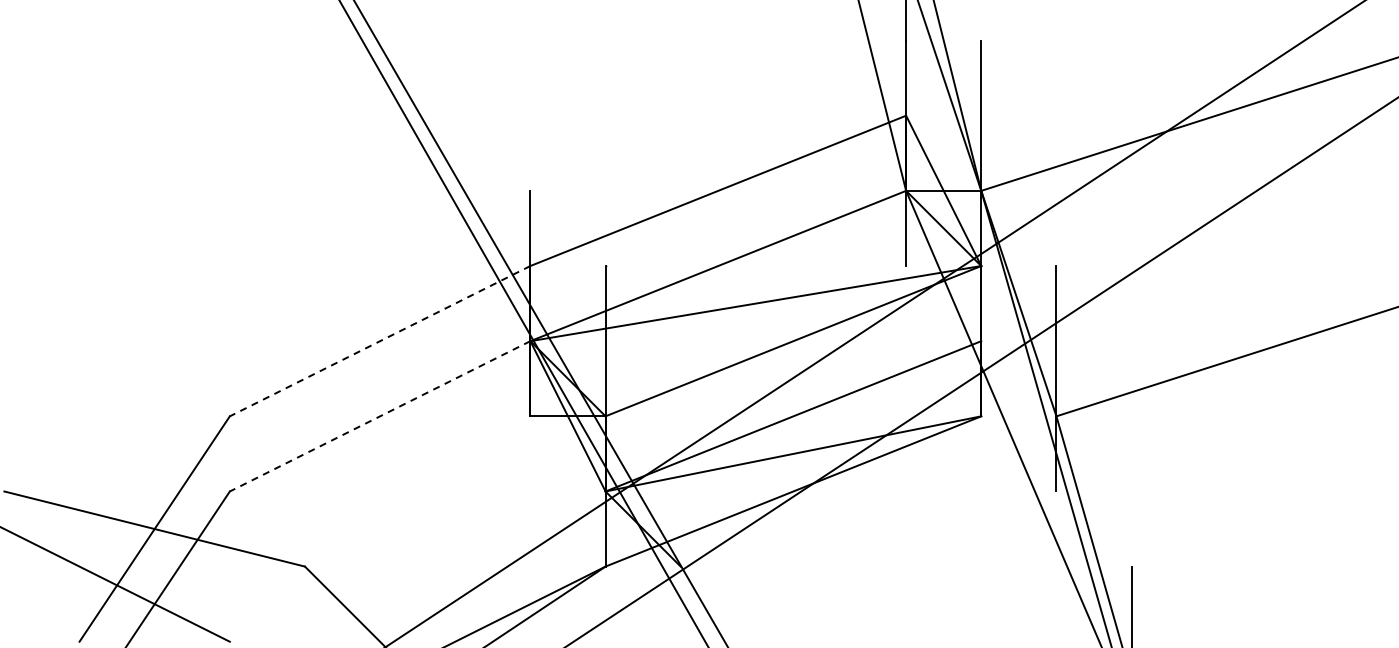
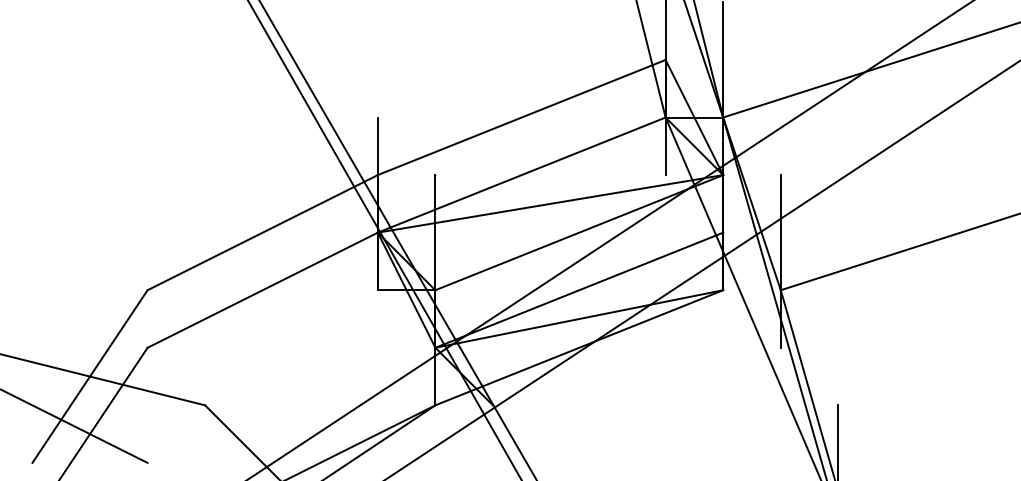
line: (379, 341) -> (262, 232), dashed -> solid
line: (379, 416) -> (262, 290), dashed -> solid

